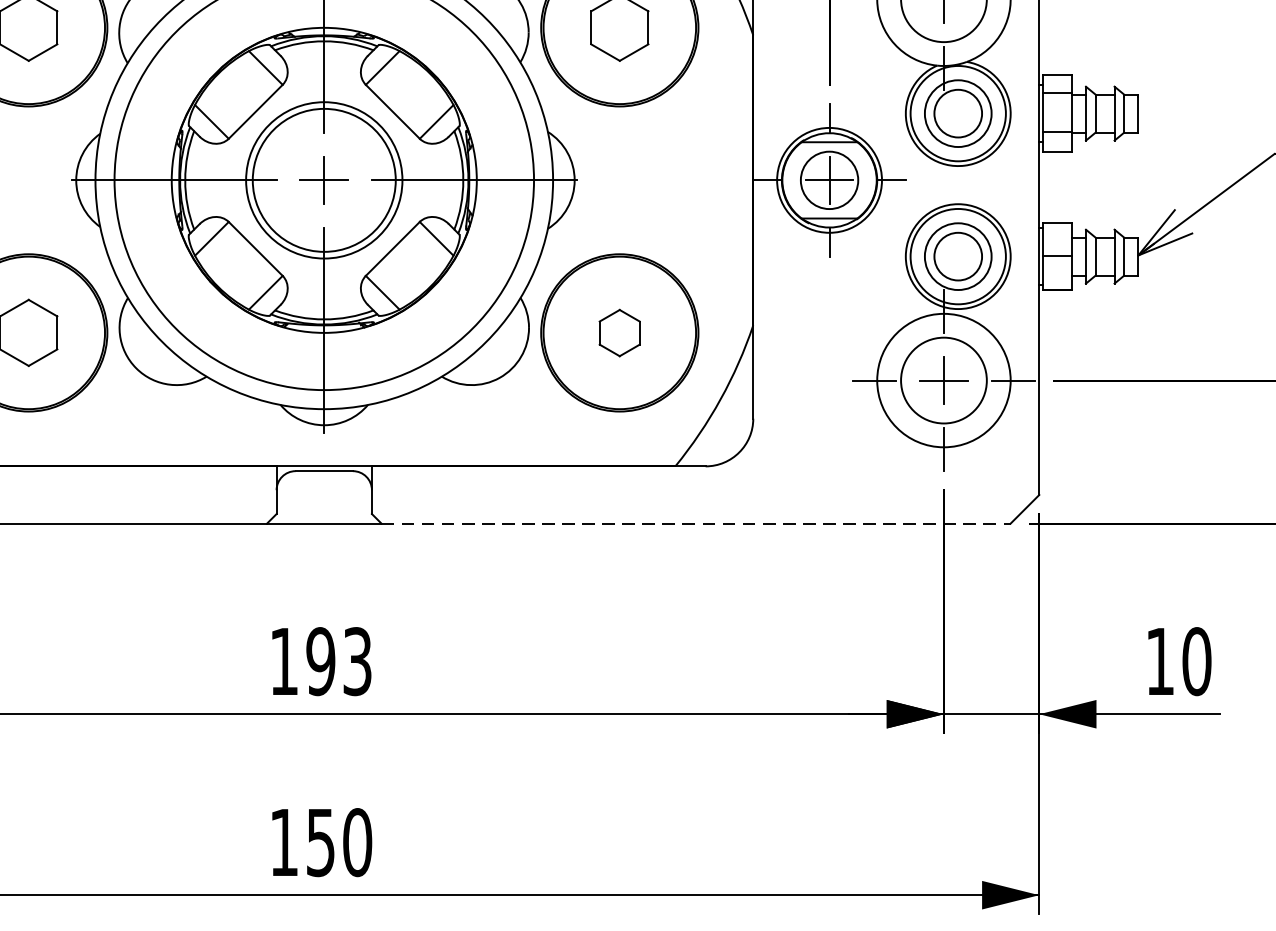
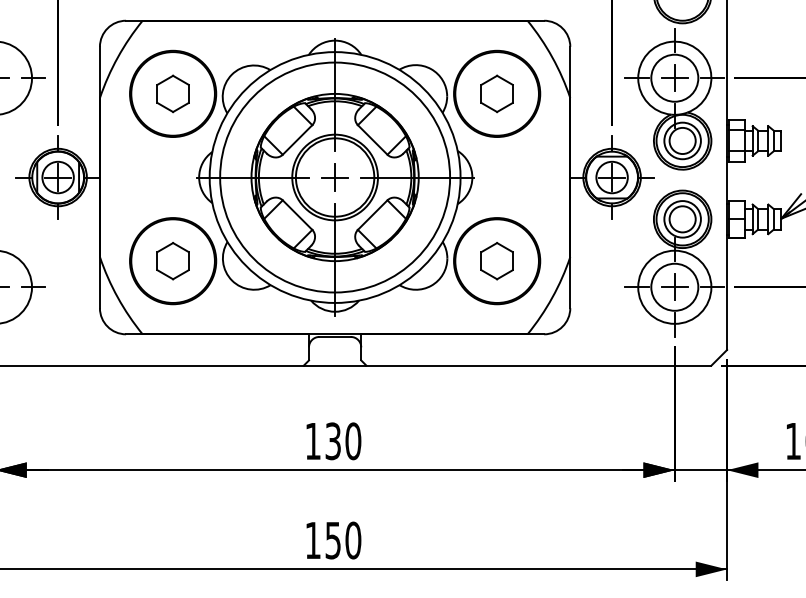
part: (618, 333) -> (496, 261), size x1.43
line: (697, 523) -> (539, 365), dashed -> solid
text: (339, 661) -> (343, 441), 193 -> 130

